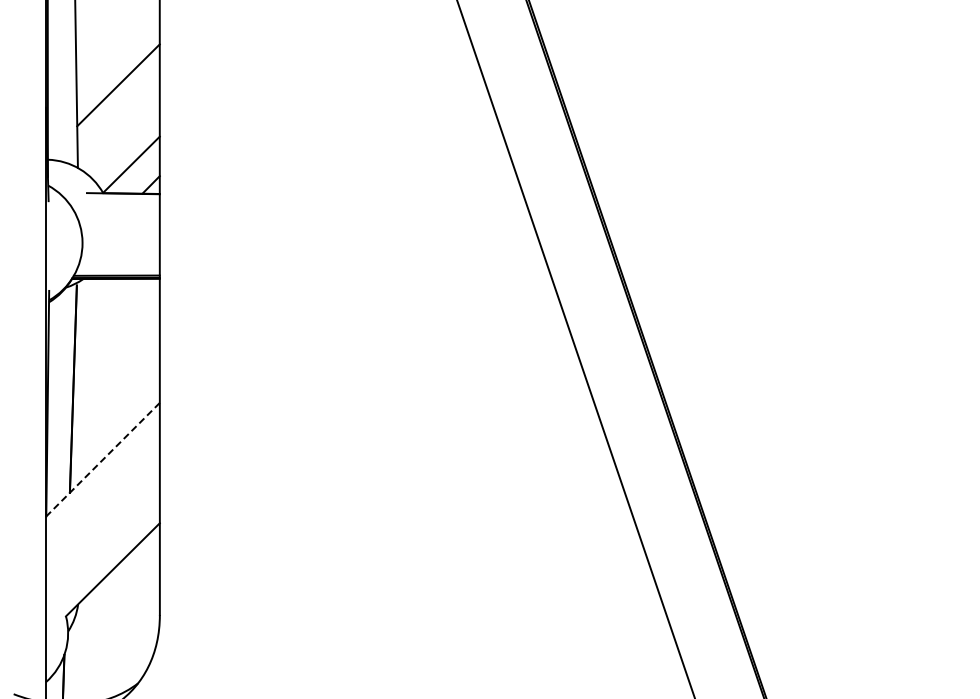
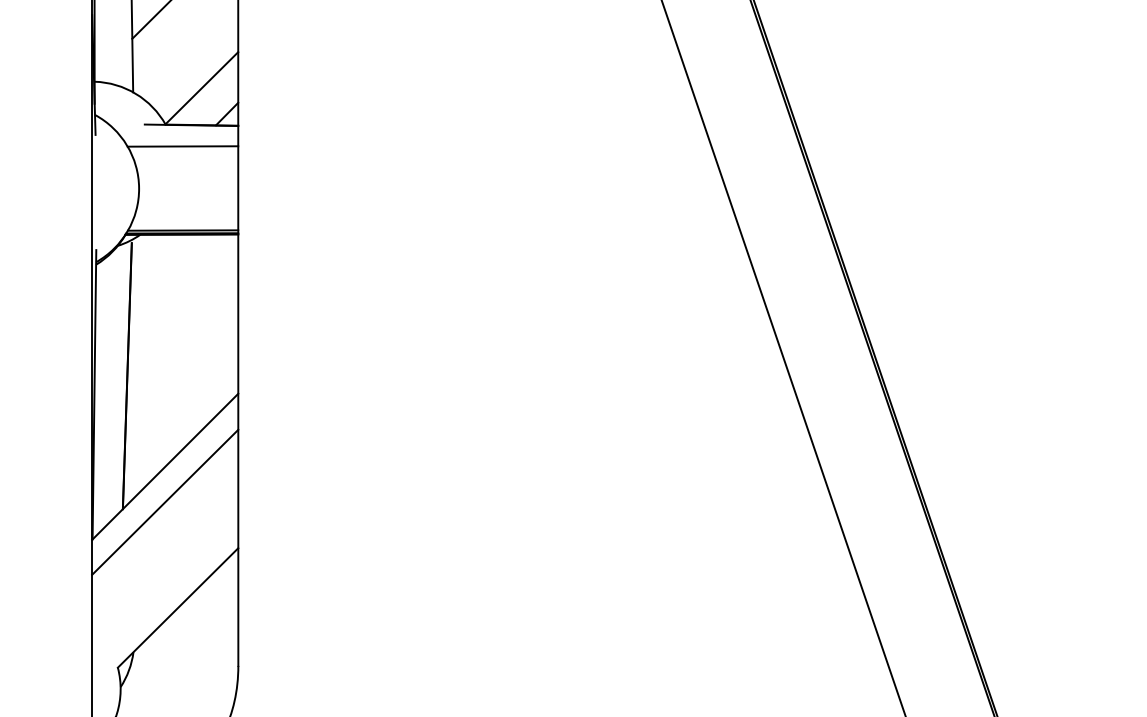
line: (116, 210) -> (182, 146), added
line: (102, 459) -> (164, 466), dashed -> solid
line: (102, 487) -> (164, 502), added

